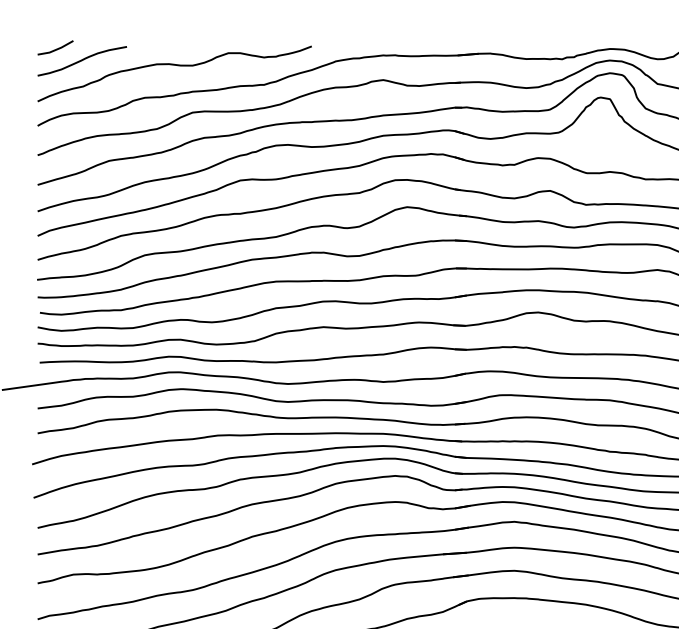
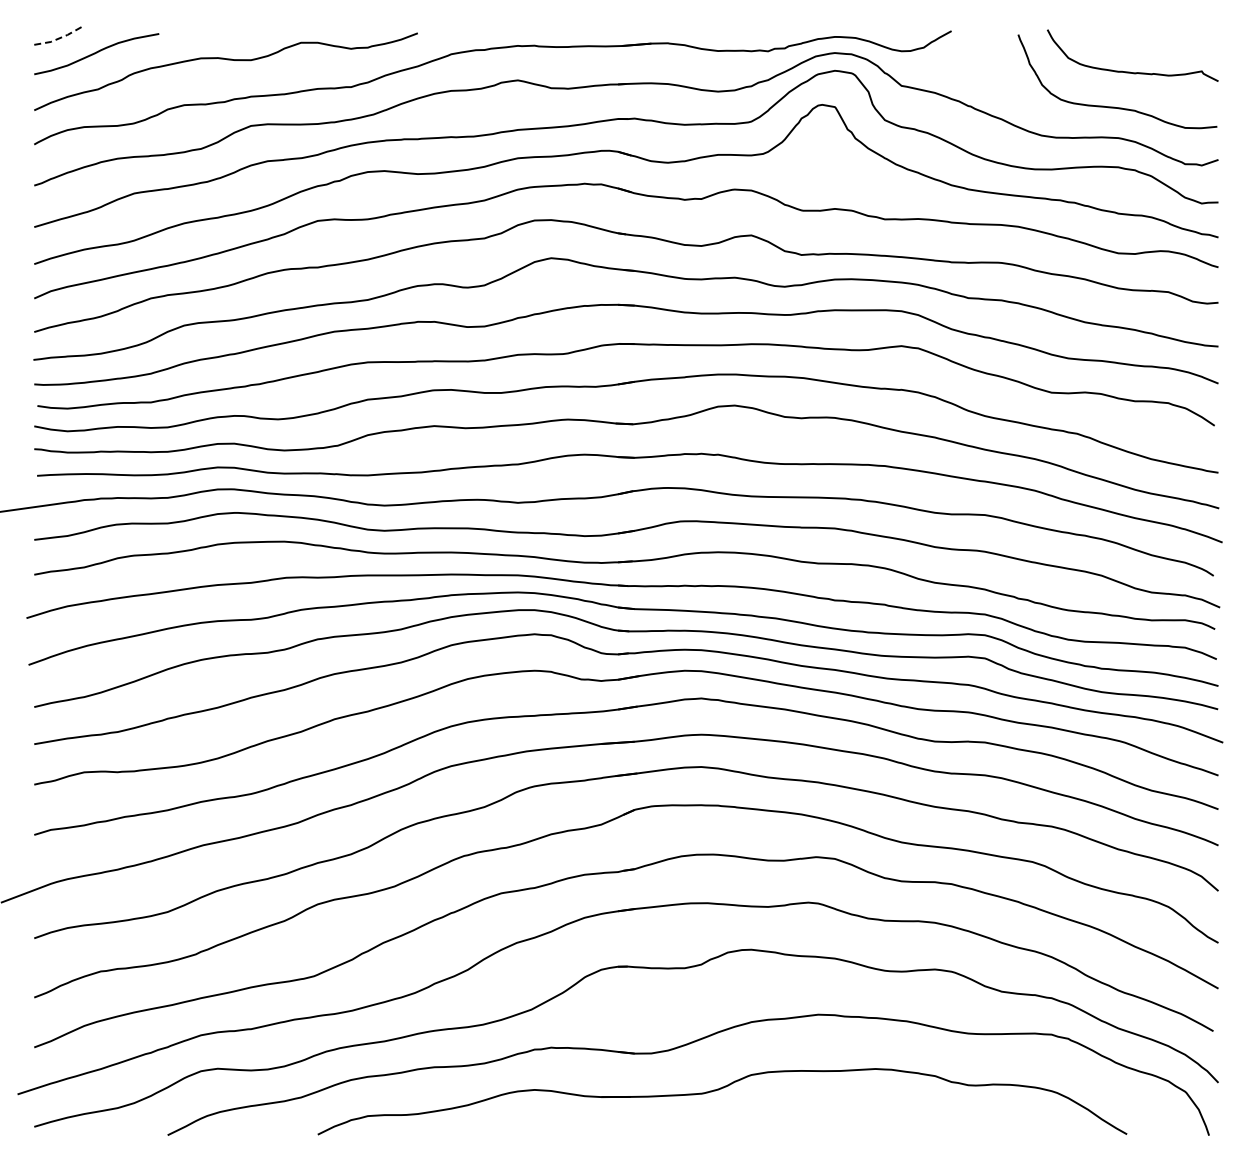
line: (56, 49) -> (60, 37), solid -> dashed

